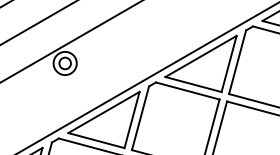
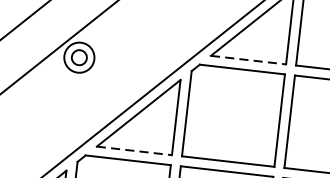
line: (193, 84) -> (248, 60), solid -> dashed
line: (96, 140) -> (134, 150), solid -> dashed

